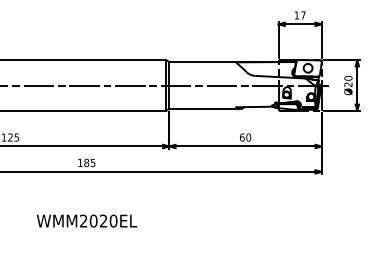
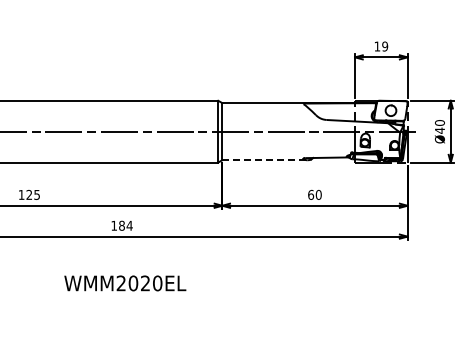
text: (303, 15) -> (385, 46), 17 -> 19
text: (348, 84) -> (439, 130), Ø20 -> Ø40
line: (204, 109) -> (264, 160), solid -> dashed
text: (92, 162) -> (129, 225), 185 -> 184
text: (87, 221) -> (125, 283), moved

